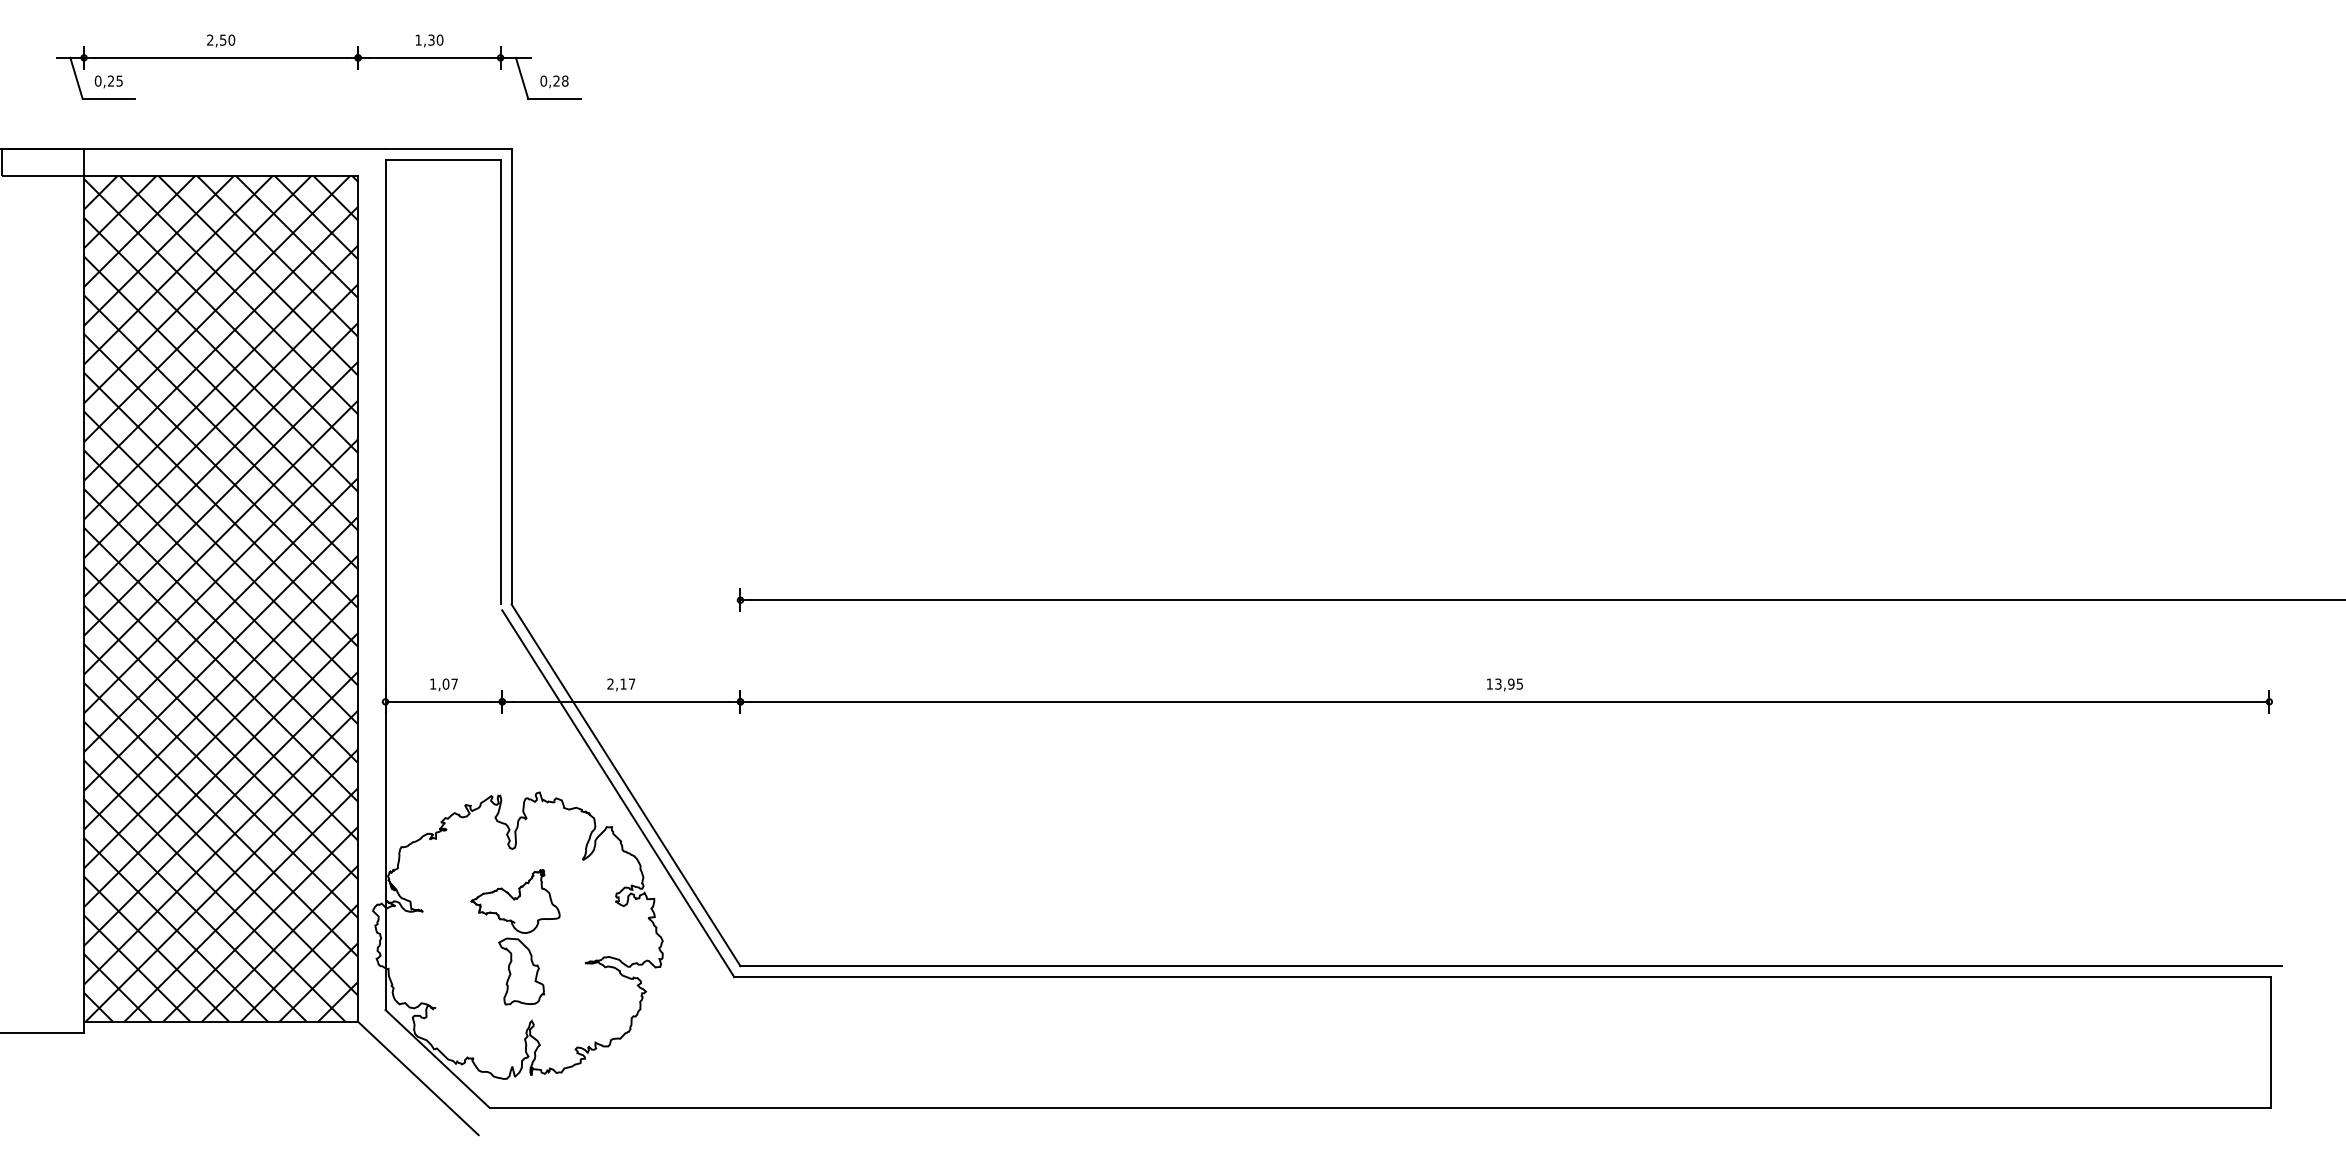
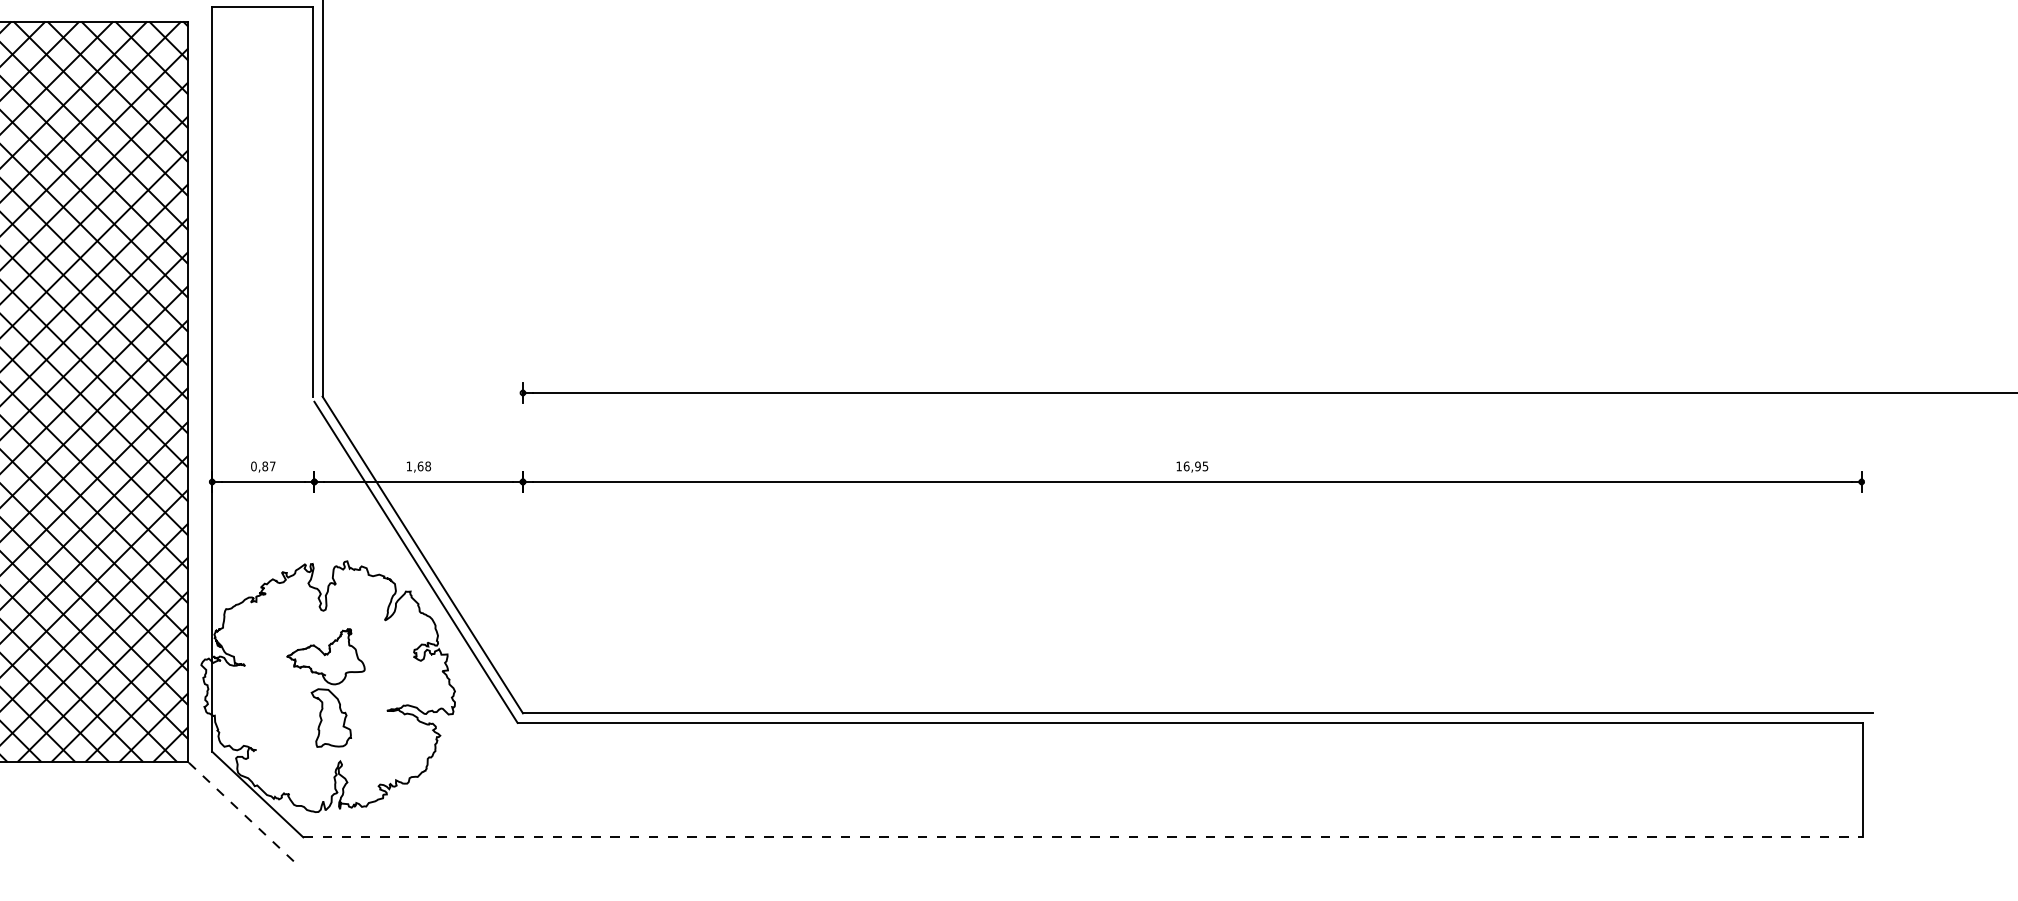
text: (439, 683) -> (259, 465), 1,07 -> 0,87
text: (621, 683) -> (418, 465), 2,17 -> 1,68
text: (1498, 683) -> (1186, 465), 13,95 -> 16,95
line: (418, 1078) -> (241, 811), solid -> dashed
line: (1380, 1107) -> (1083, 837), solid -> dashed

